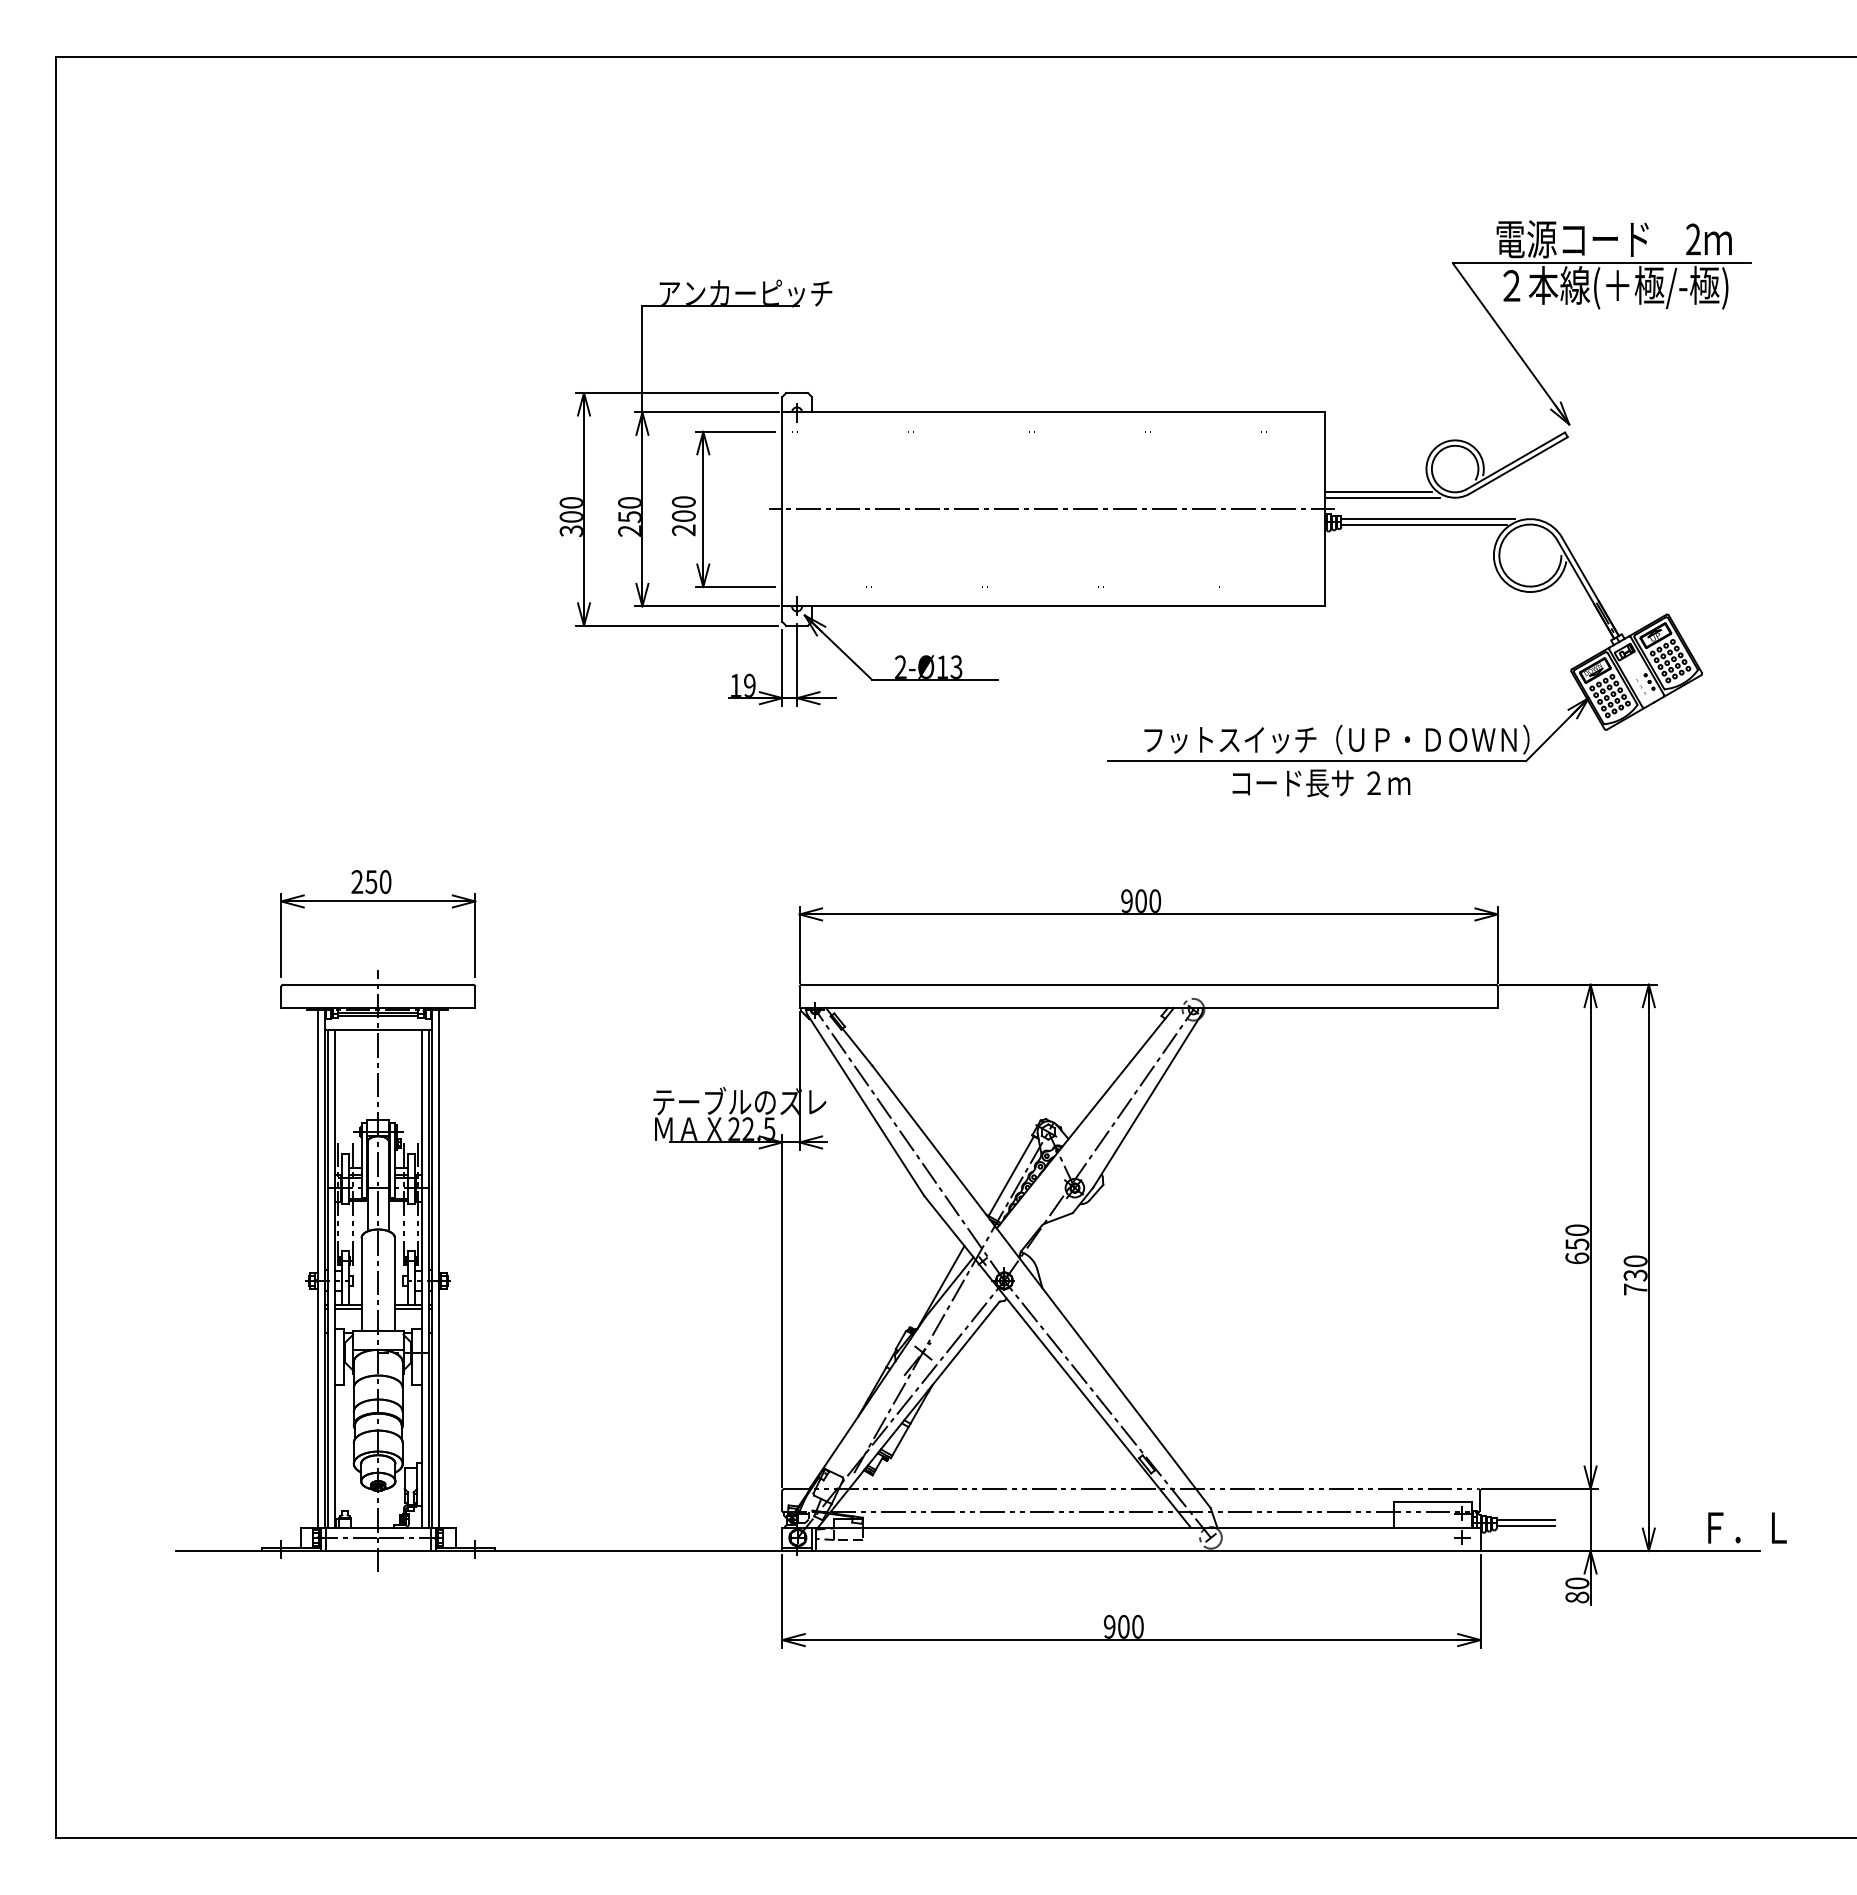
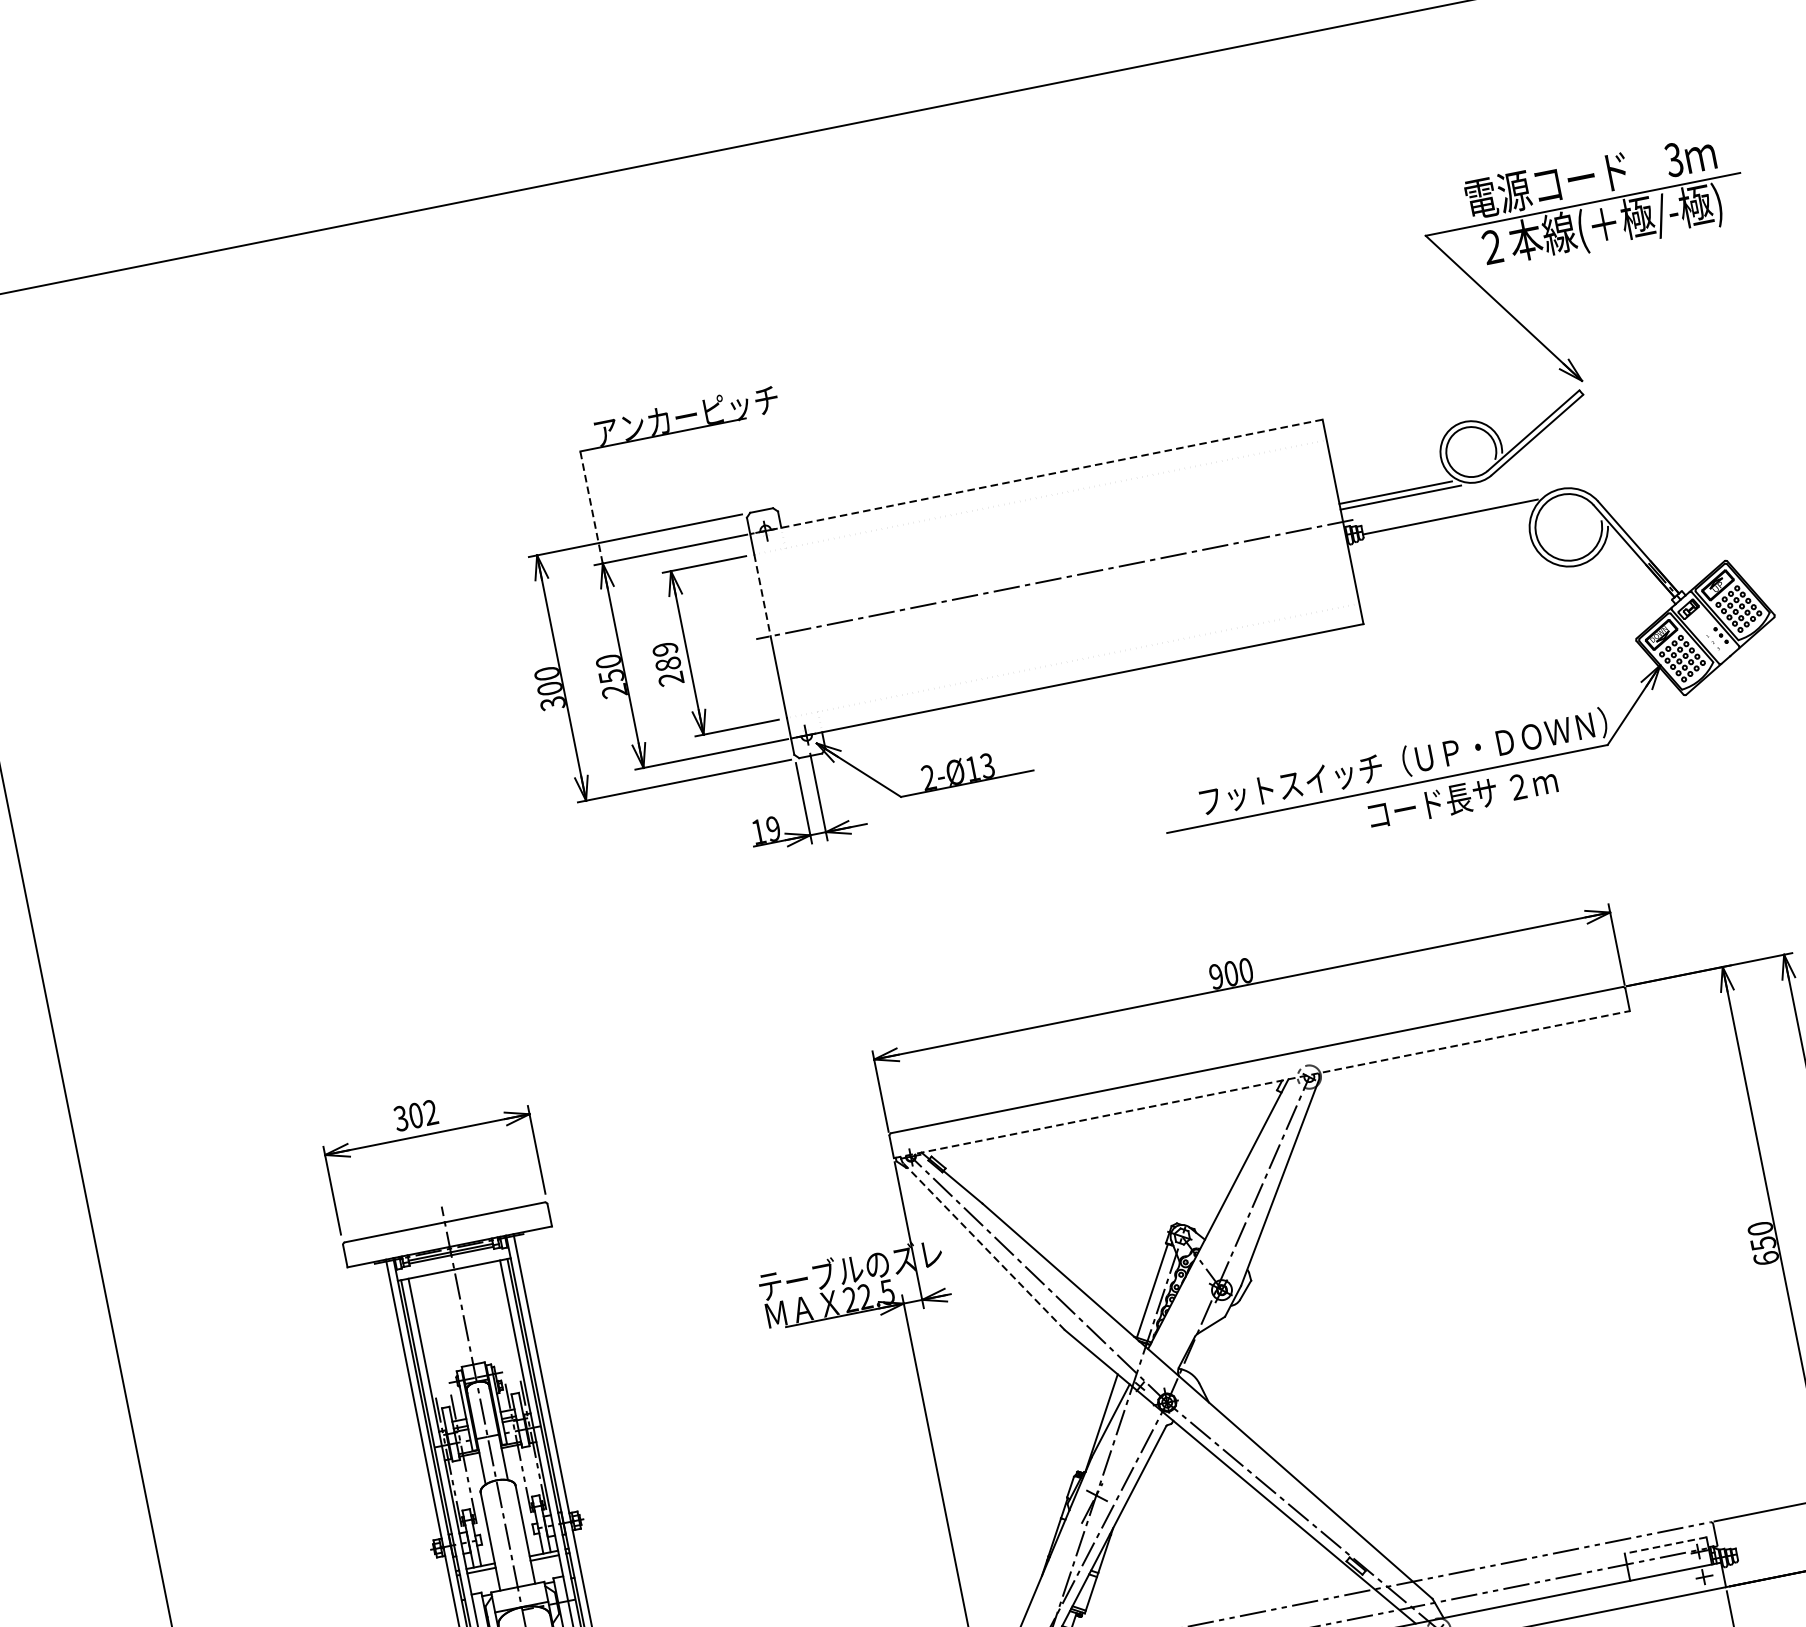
text: (1692, 239) -> (1673, 160), 2 -> 3
line: (642, 358) -> (591, 506), solid -> dashed
line: (1053, 412) -> (1036, 477), solid -> dashed
line: (782, 470) -> (762, 595), solid -> dashed
text: (683, 508) -> (666, 656), 200 -> 289
line: (1428, 519) -> (1453, 510), removed
text: (1321, 783) -> (1463, 798), moved
text: (371, 881) -> (415, 1115), 250 -> 302
line: (1149, 1007) -> (1262, 1083), solid -> dashed
line: (865, 1105) -> (983, 1247), solid -> dashed
line: (1433, 1502) -> (1666, 1545), solid -> dashed
line: (1525, 1520) -> (1766, 1545), removed
line: (1525, 1525) -> (1767, 1550), removed

